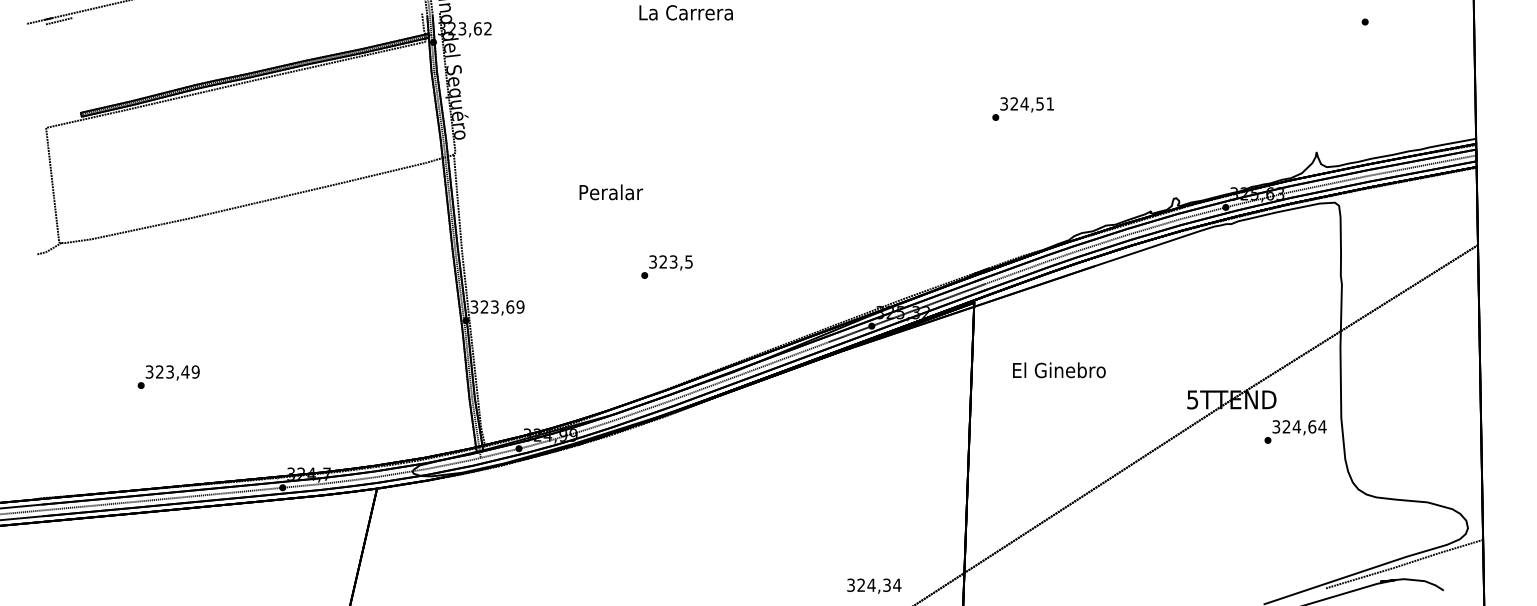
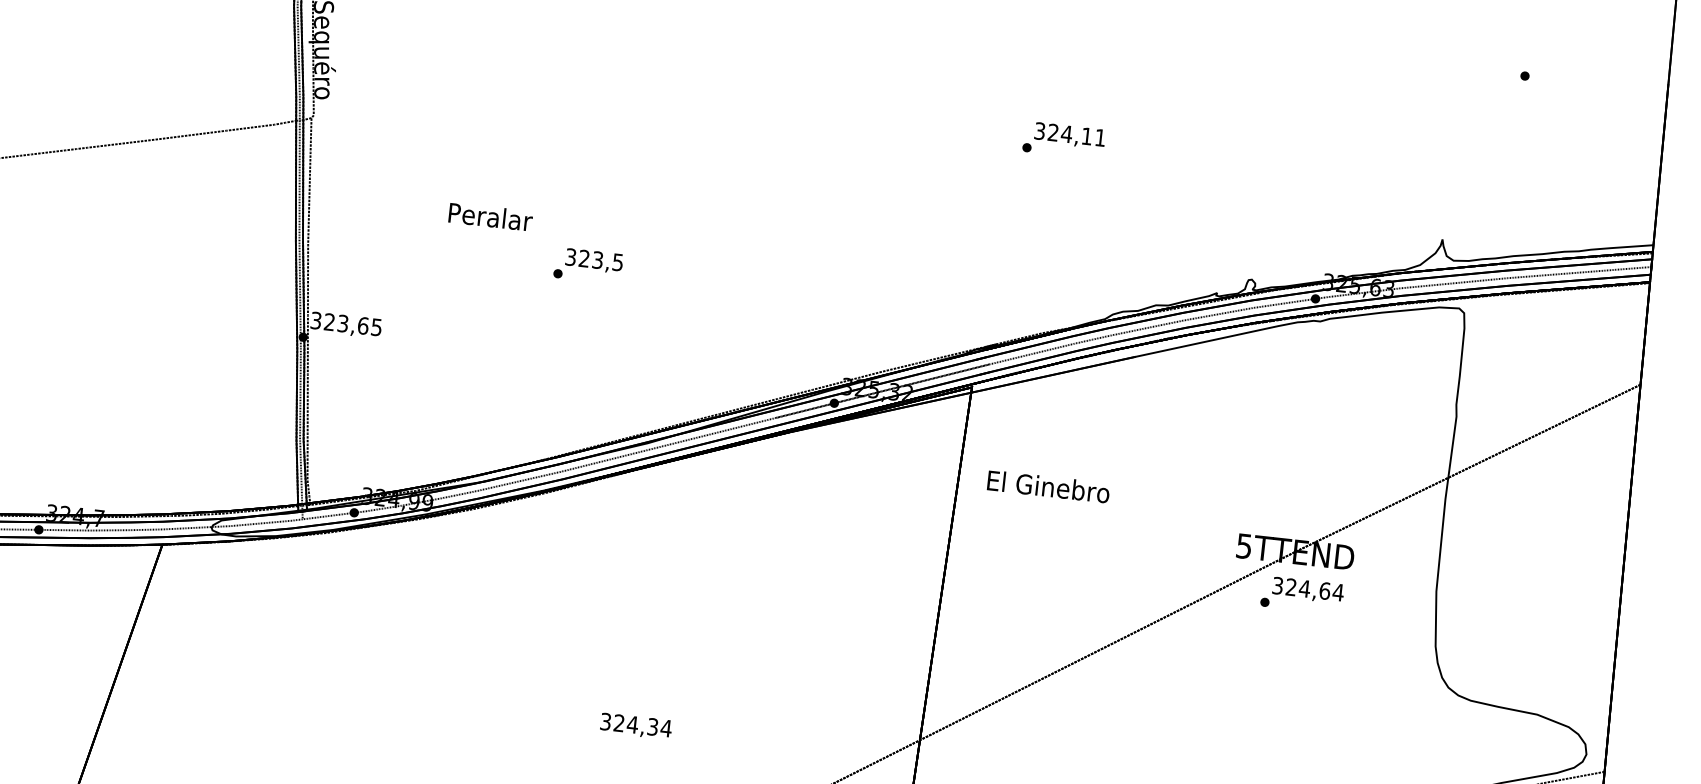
text: (1039, 103) -> (1086, 135), 324,51 -> 324,11
text: (611, 192) -> (490, 217), moved
text: (666, 266) -> (587, 265), moved
text: (520, 306) -> (376, 326), 323,69 -> 323,65
text: (1059, 370) -> (1048, 487), moved
text: (1295, 431) -> (1302, 594), moved
text: (874, 585) -> (636, 725), moved

